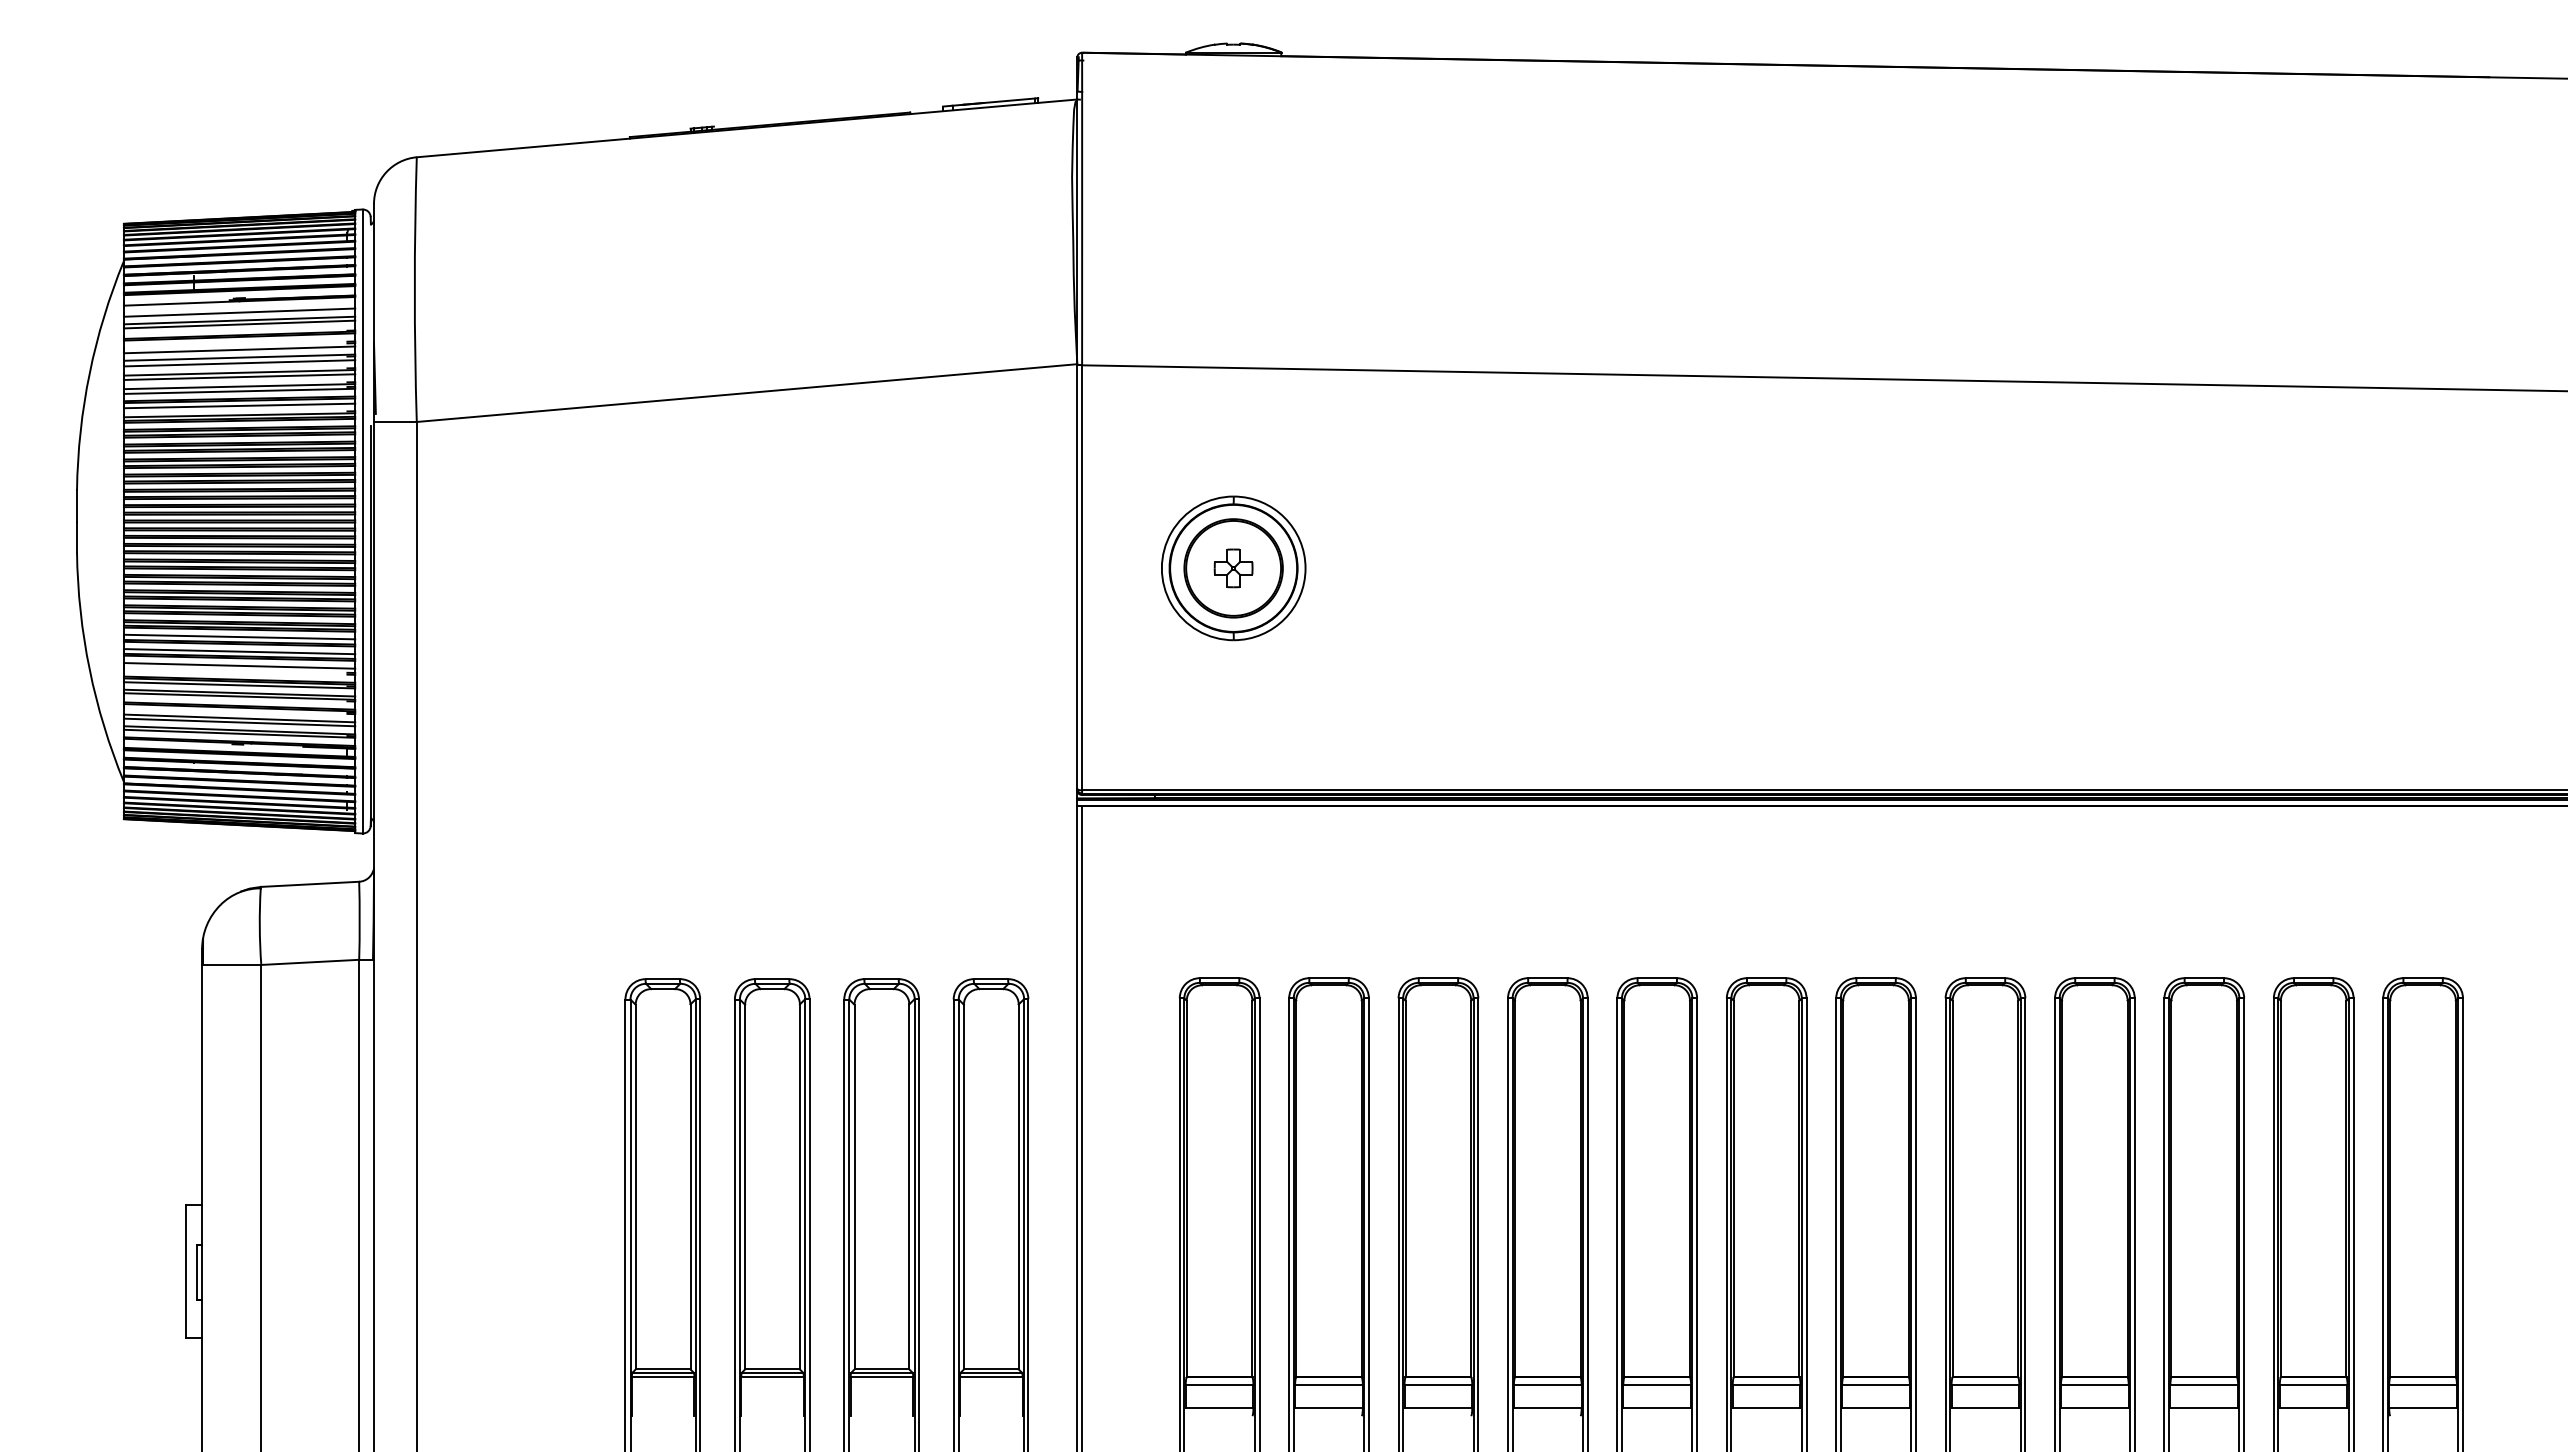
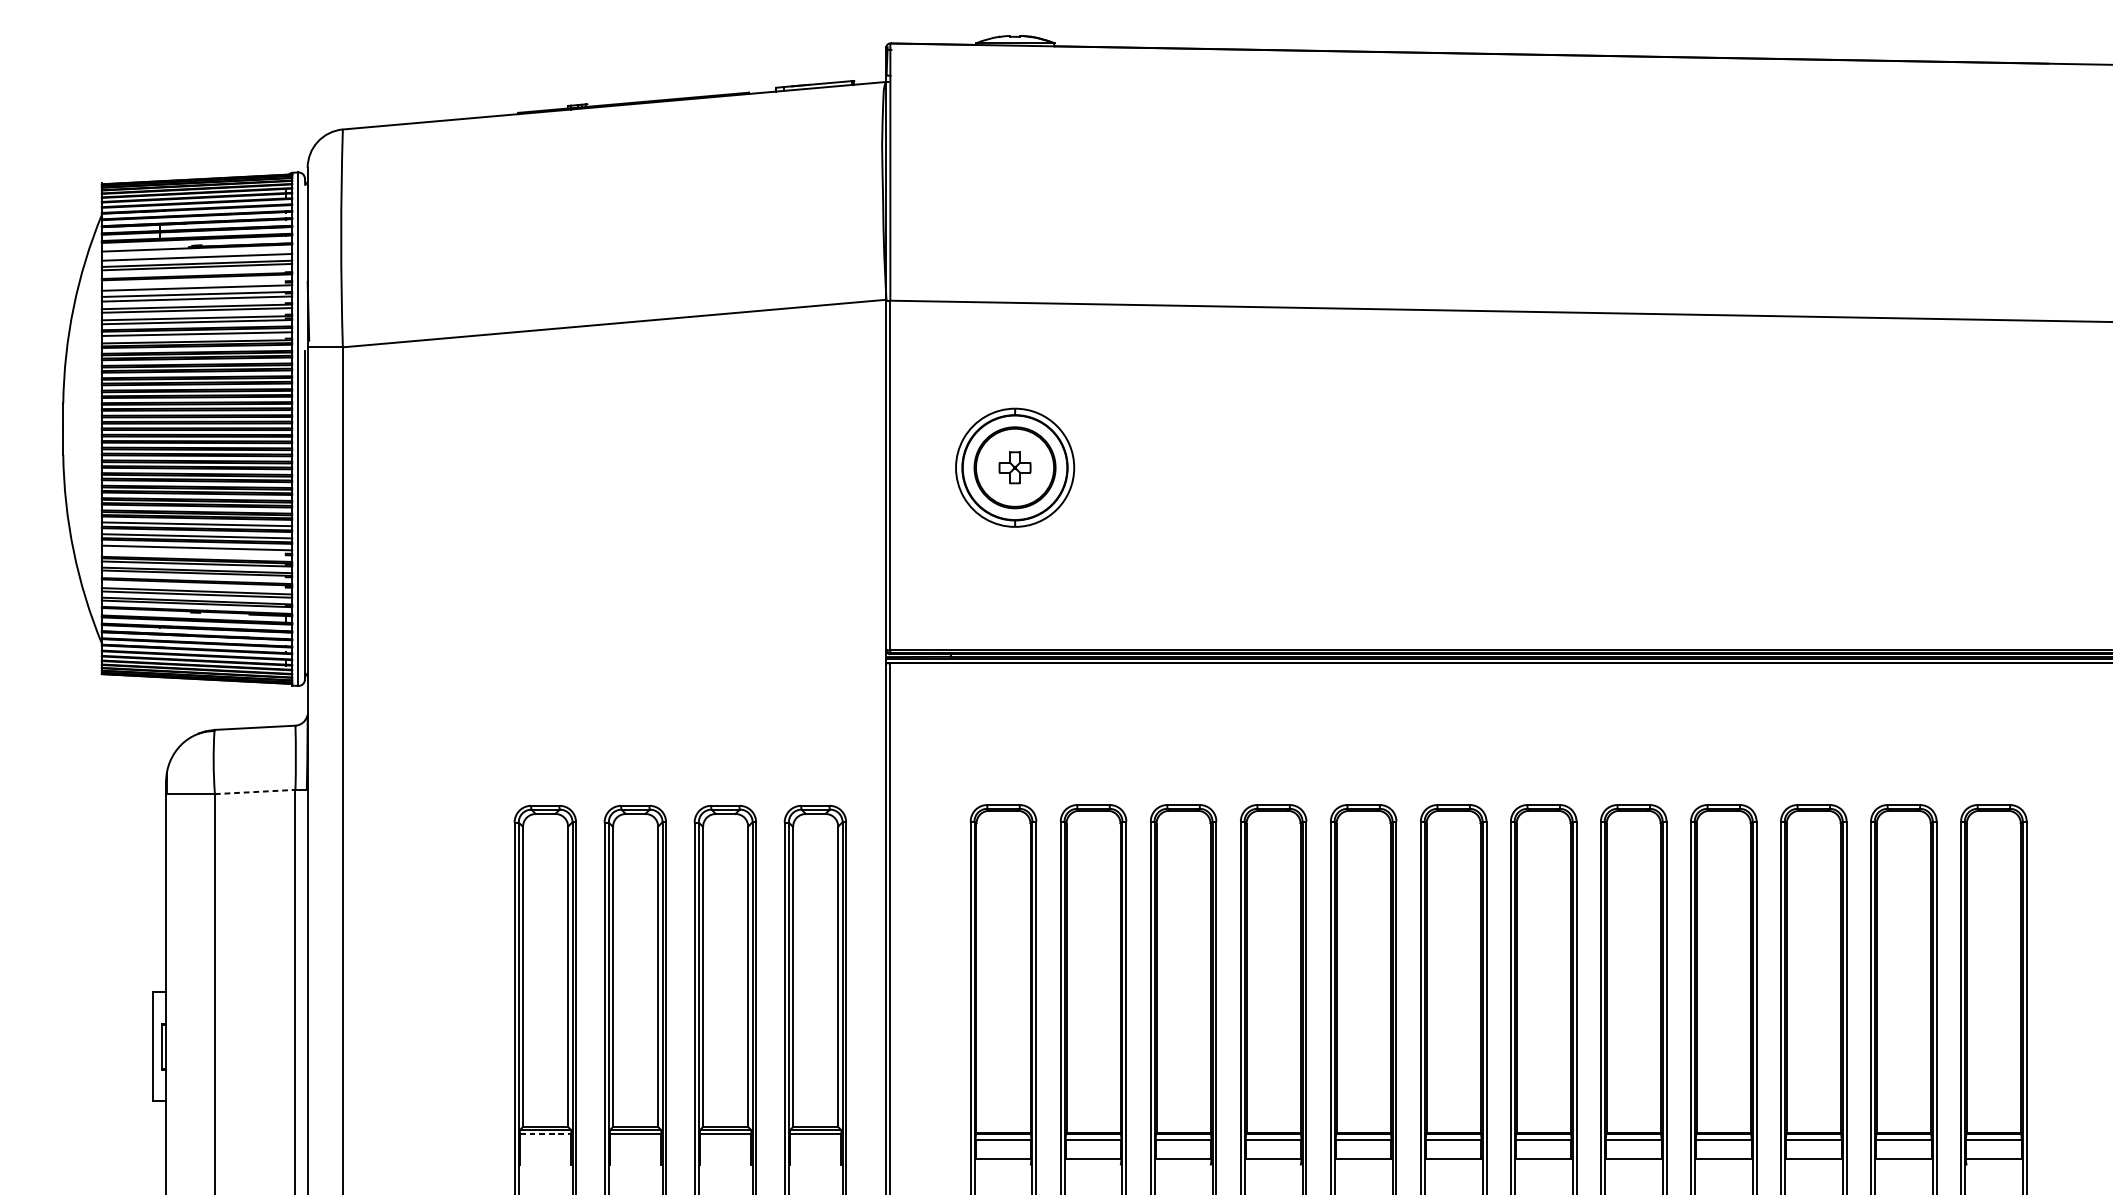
line: (310, 962) -> (255, 792), solid -> dashed
line: (663, 1377) -> (545, 1133), solid -> dashed

